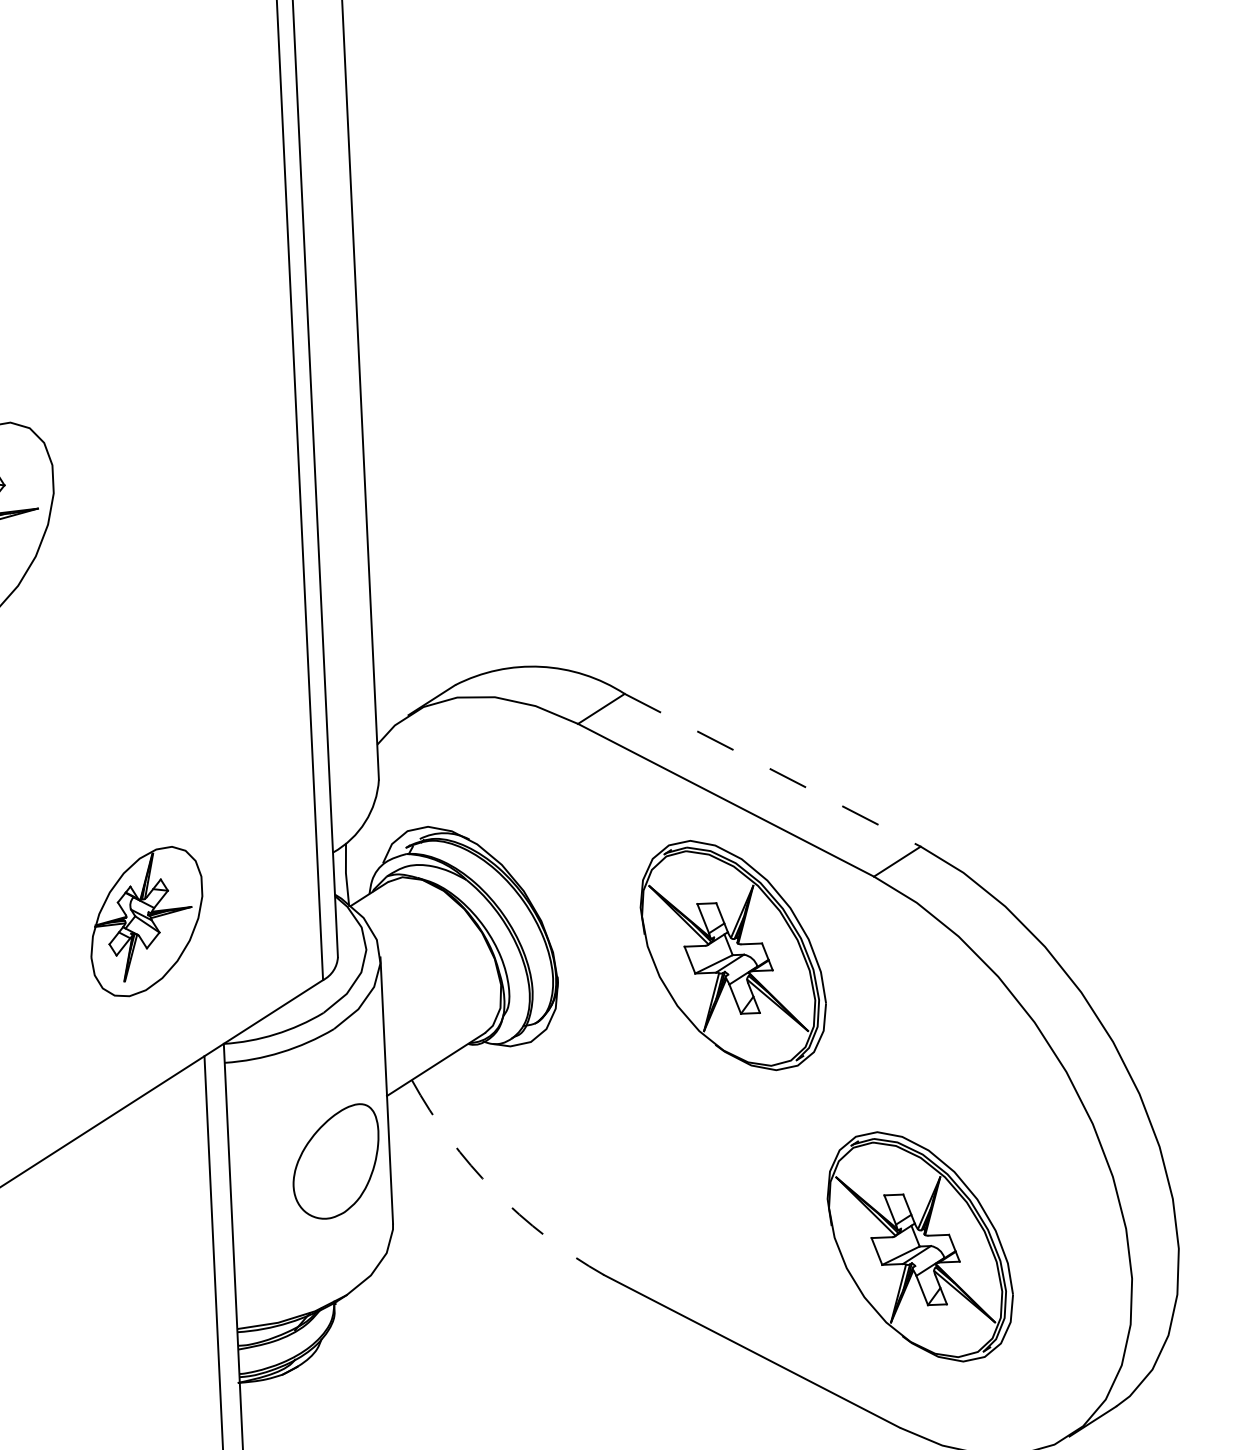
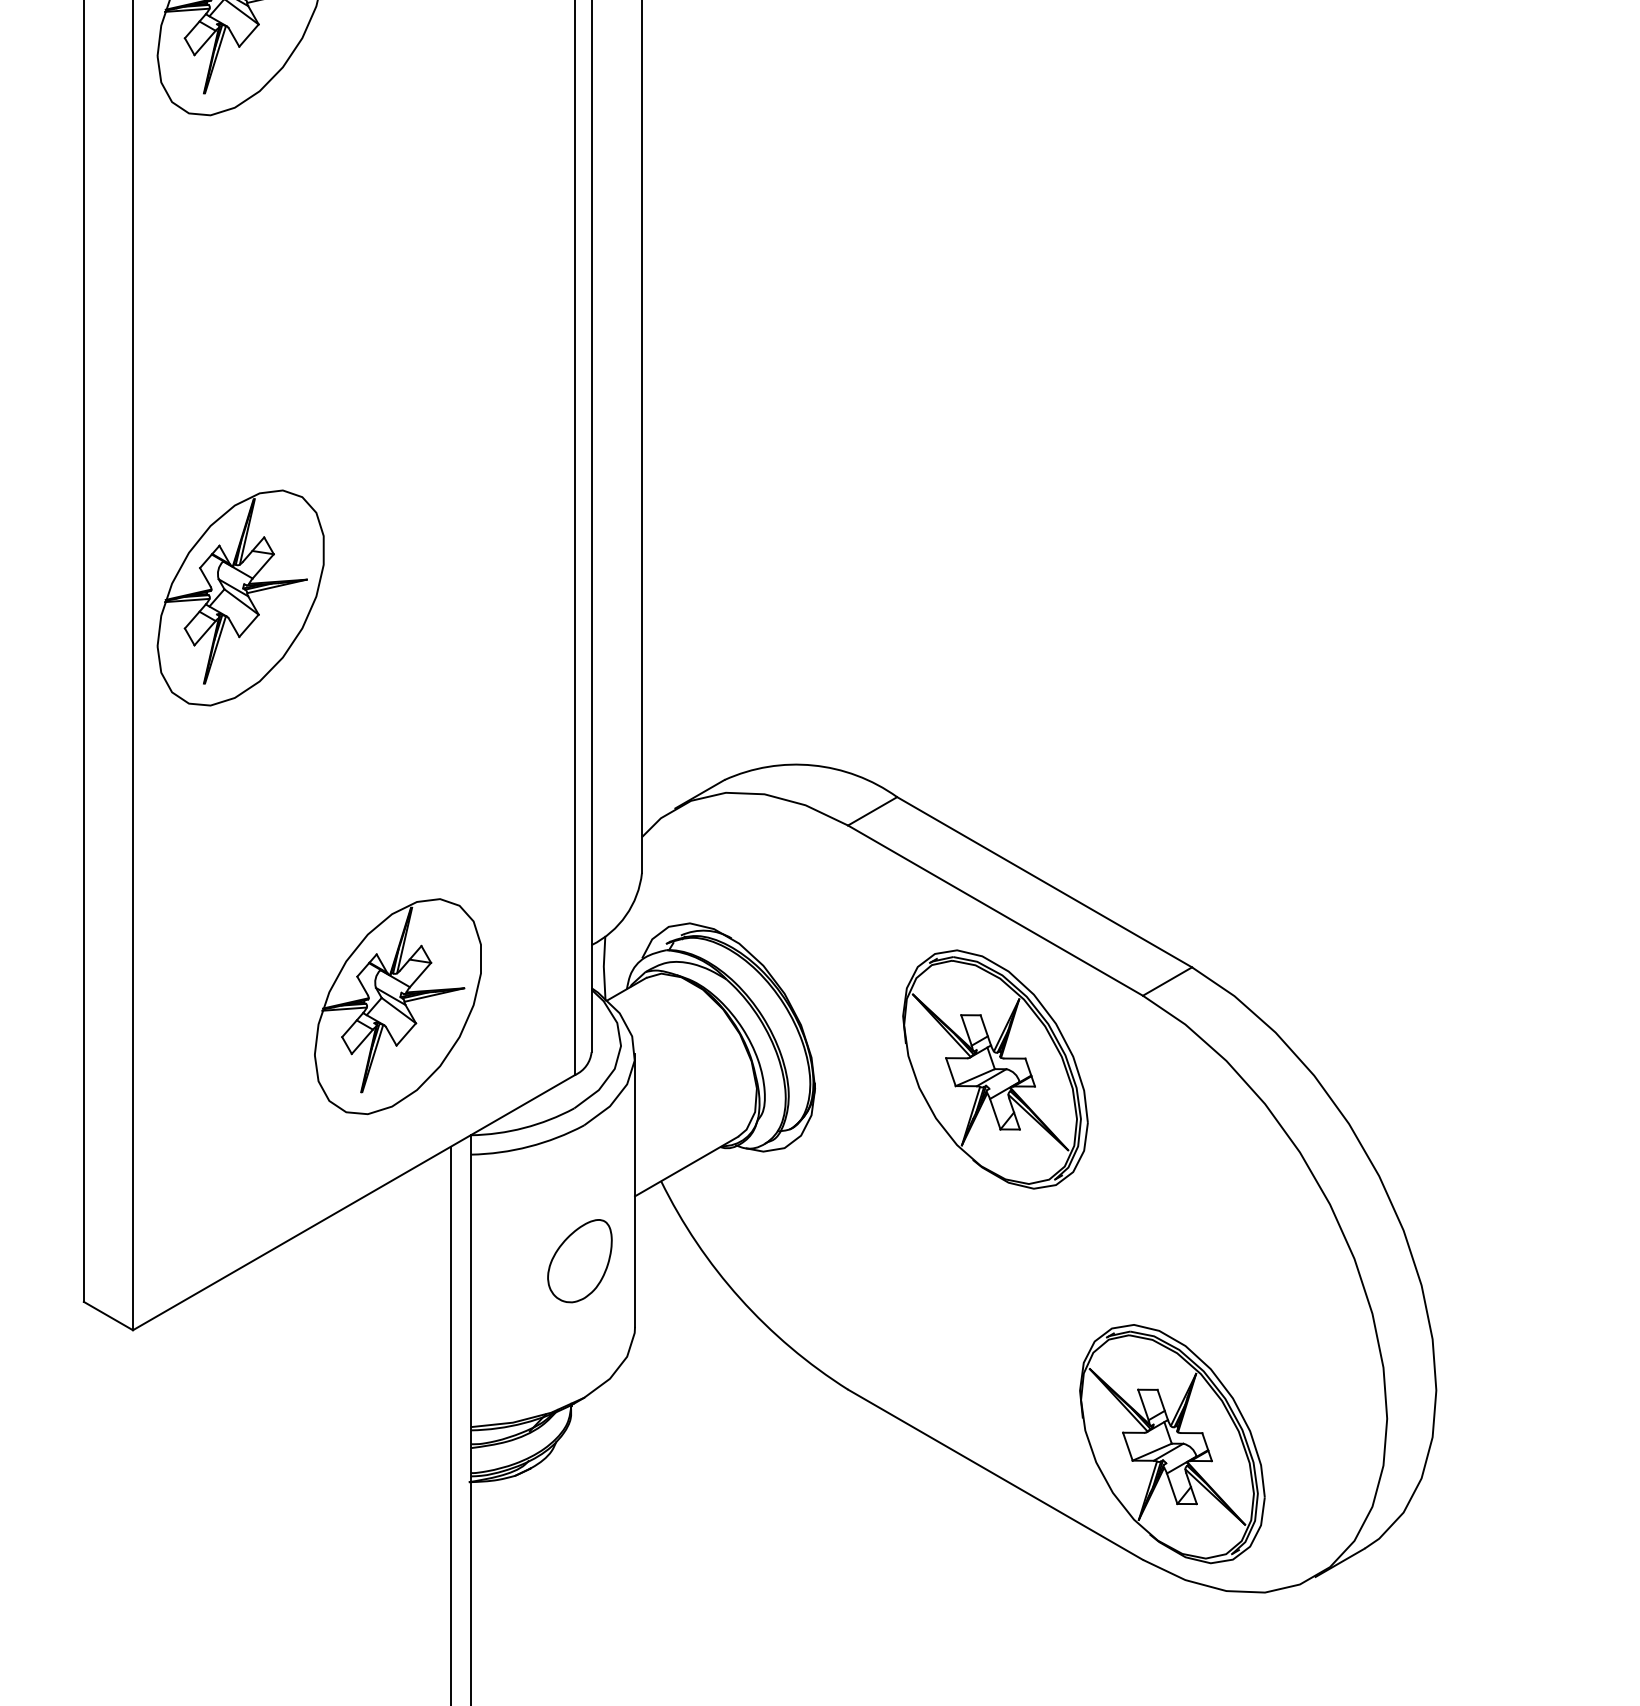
line: (773, 770) -> (1045, 882), dashed -> solid
part: (146, 921) -> (397, 1006), size x1.43
part: (335, 1162) -> (579, 1261), size x0.71
arc: (494, 1190) -> (740, 1298), dashed -> solid
part: (920, 1247) -> (1172, 1444), moved

